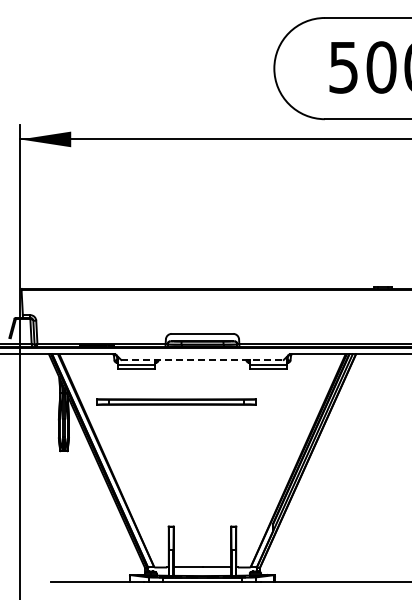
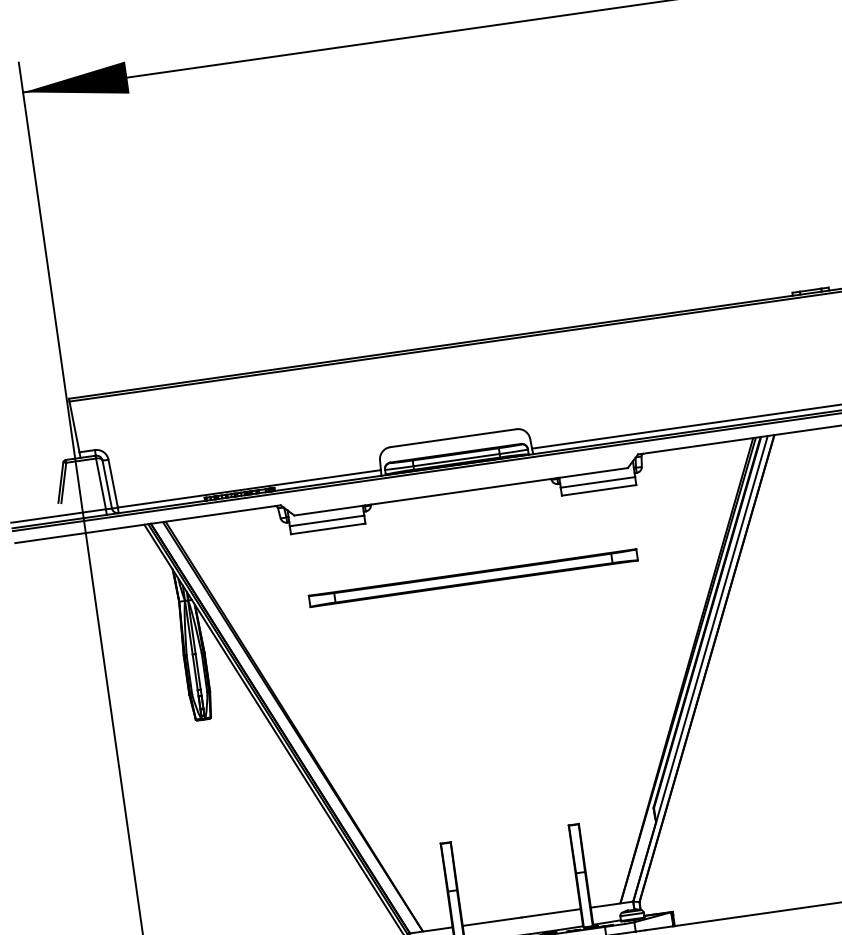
line: (203, 360) -> (463, 492), dashed -> solid
part: (176, 401) -> (473, 576), moved

